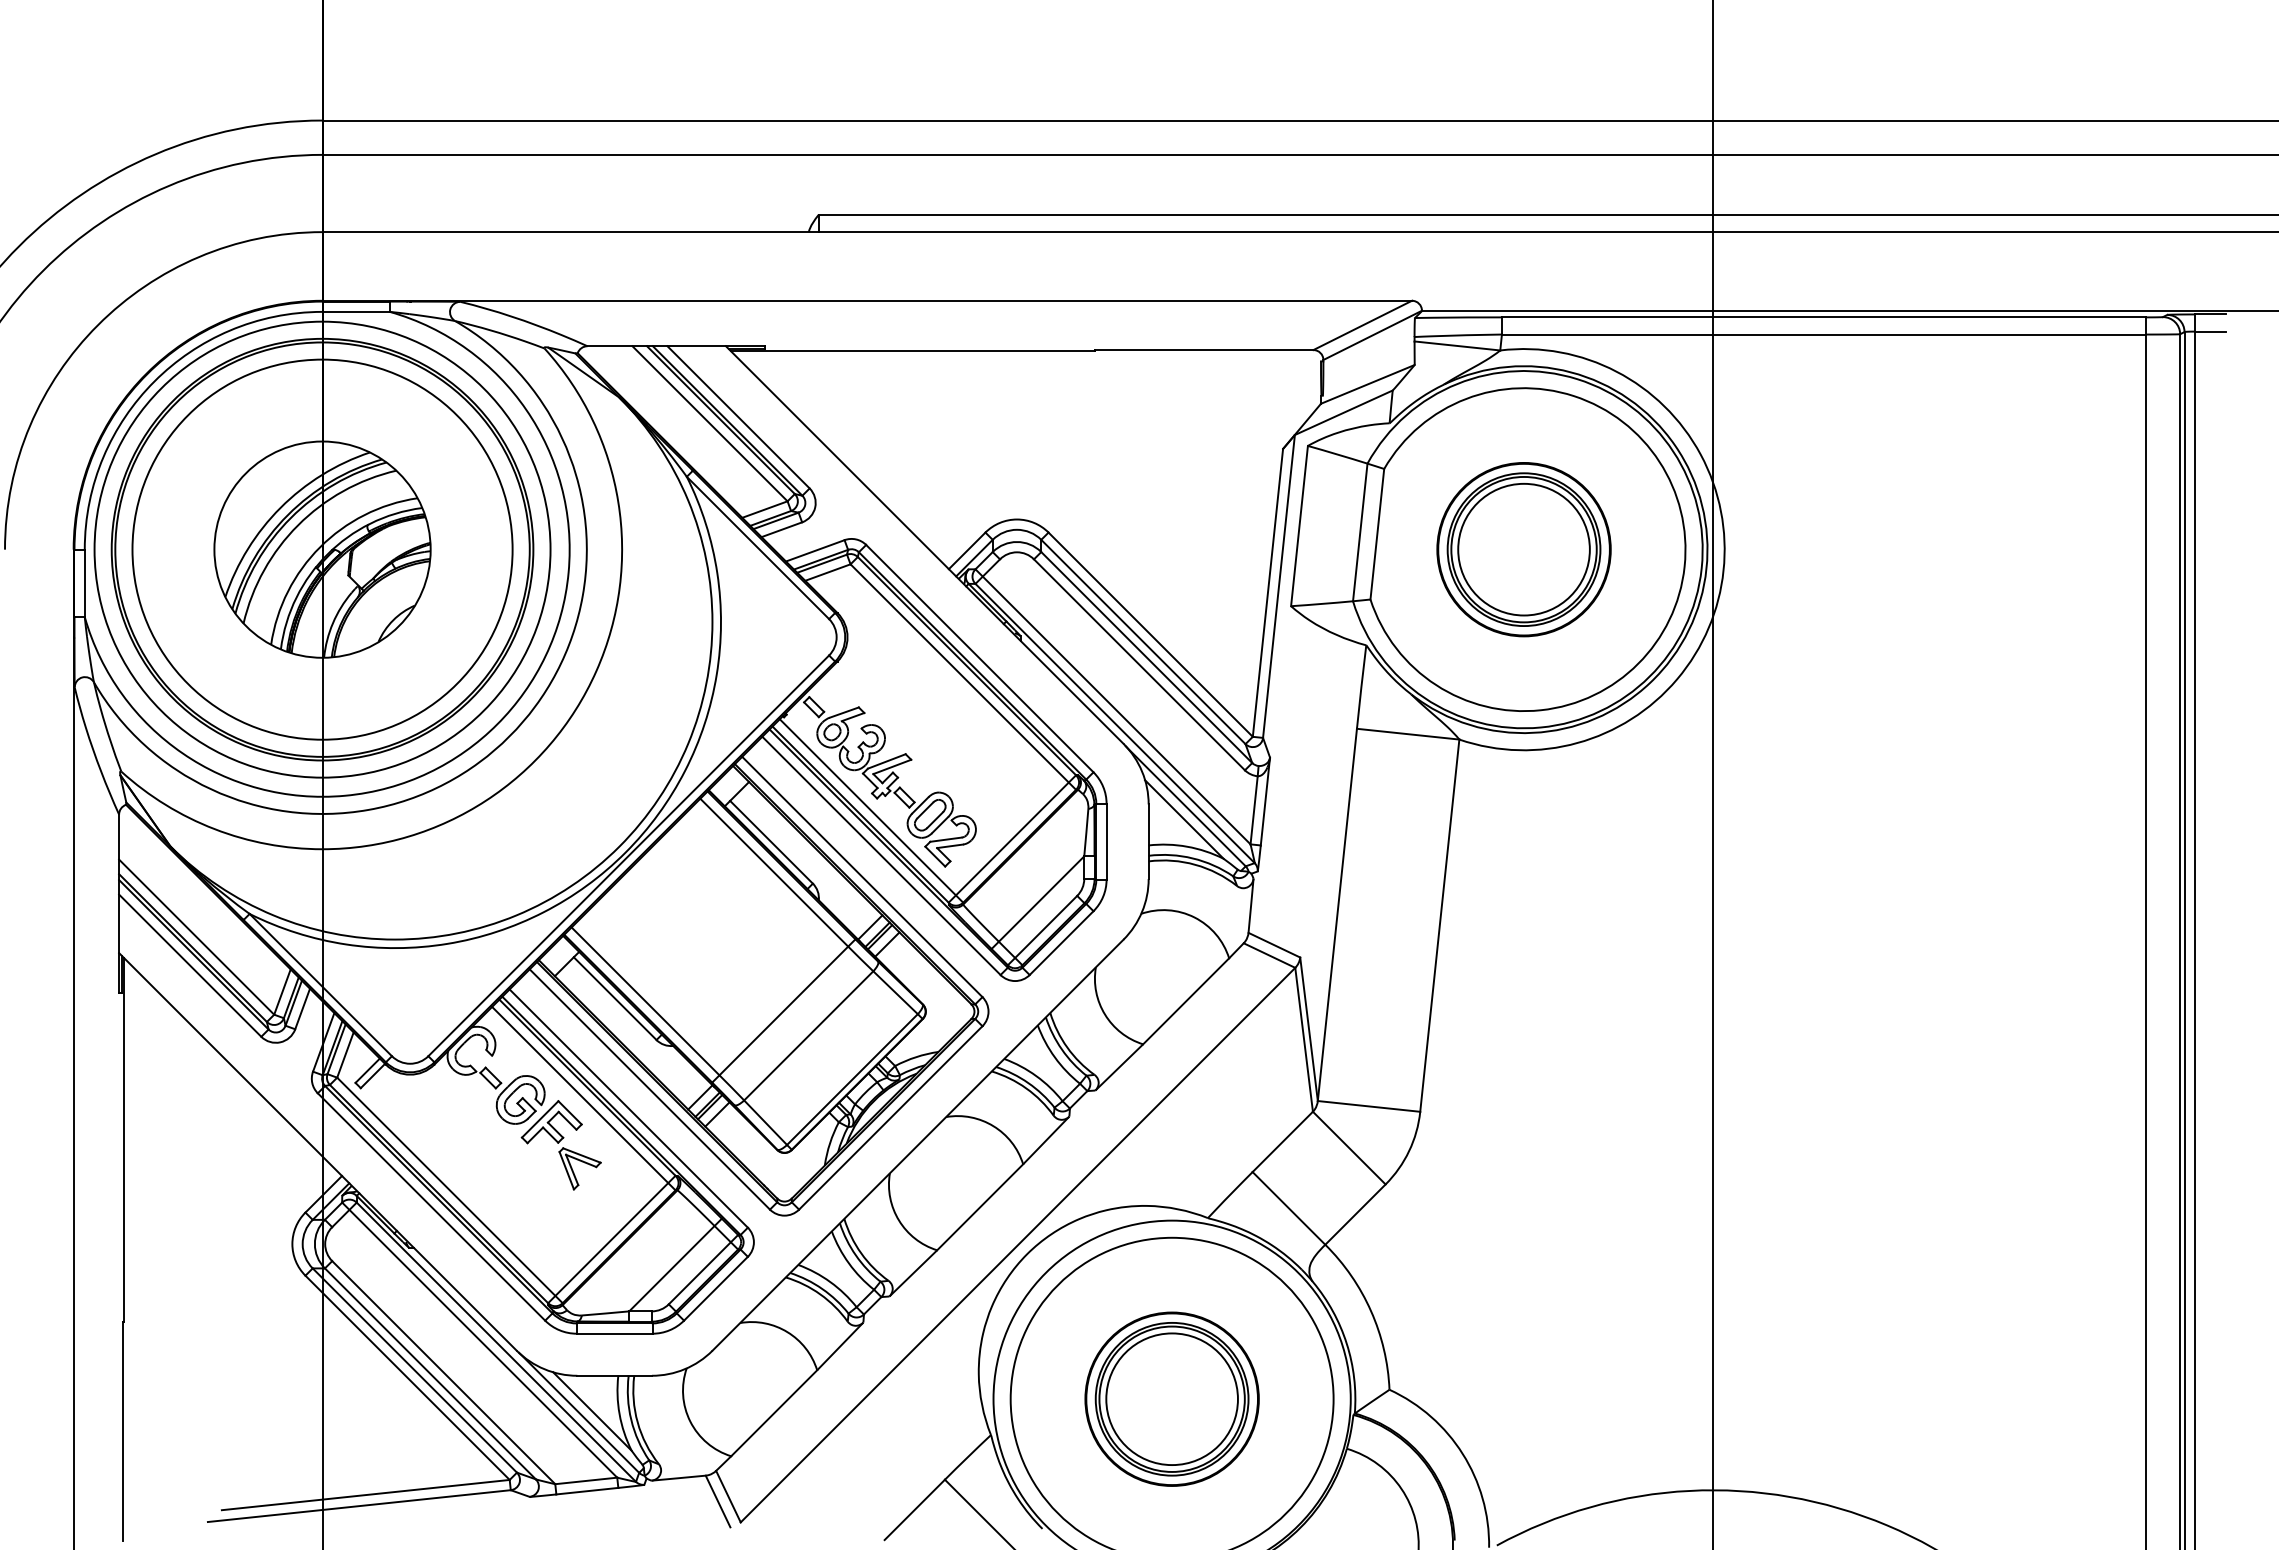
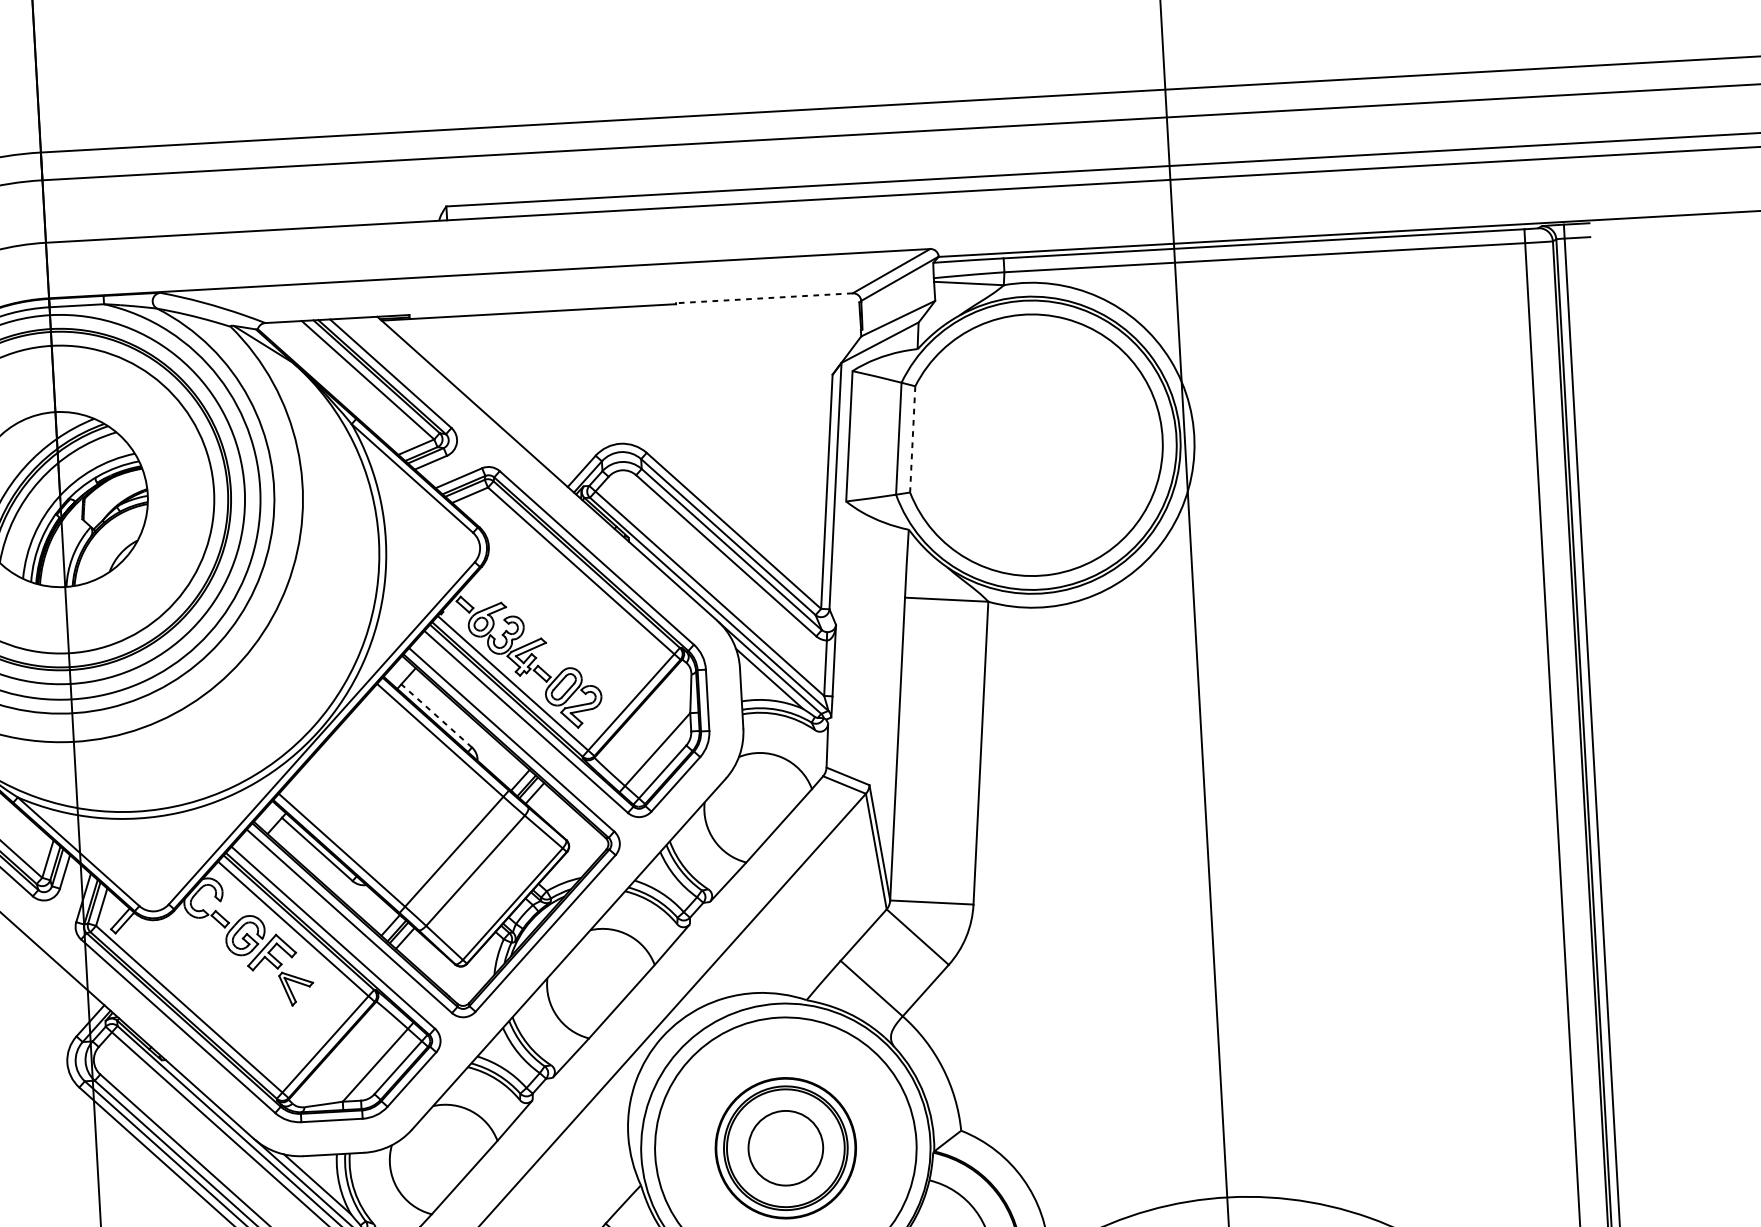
line: (1203, 350) -> (763, 298), solid -> dashed
line: (1377, 534) -> (912, 439), solid -> dashed
part: (1523, 549) -> (1031, 445), removed
line: (771, 842) -> (436, 716), solid -> dashed
circle: (1171, 1399) -> (785, 1148), size x0.7

